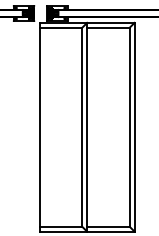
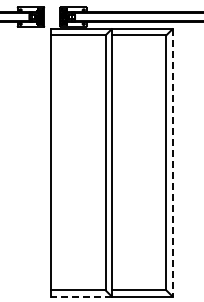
line: (134, 126) -> (172, 162), solid -> dashed
line: (62, 231) -> (80, 296), solid -> dashed

